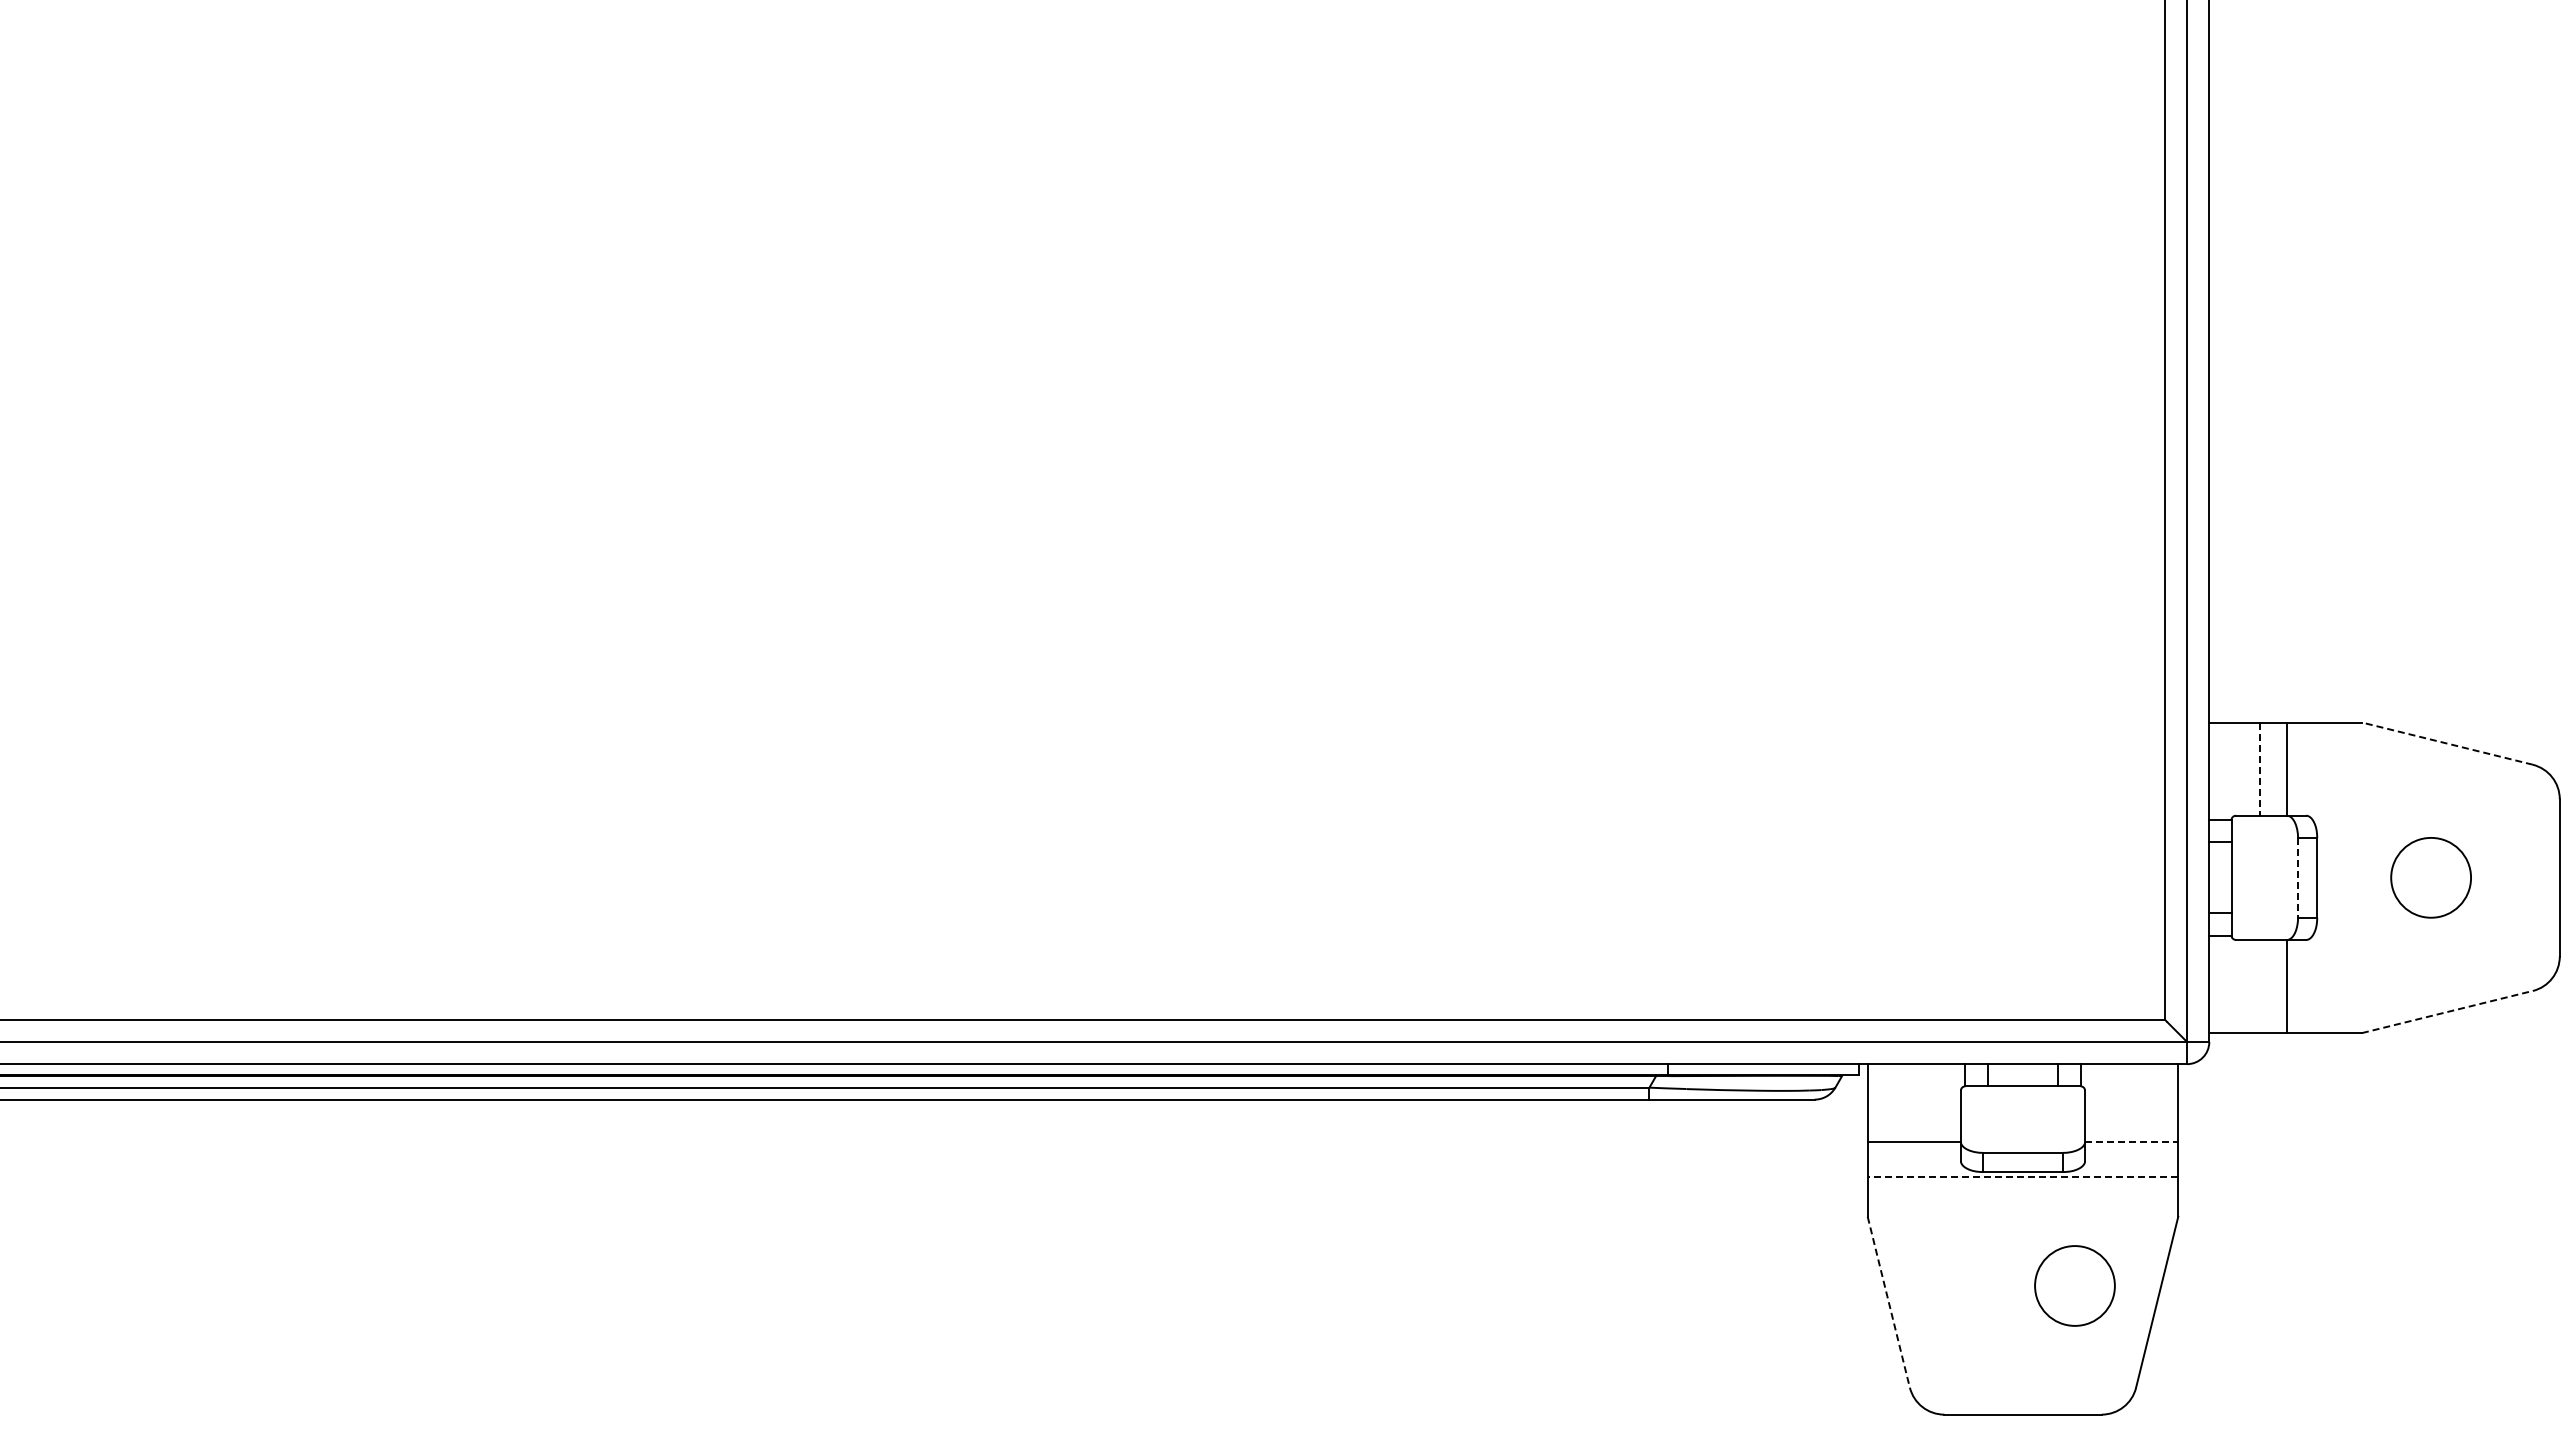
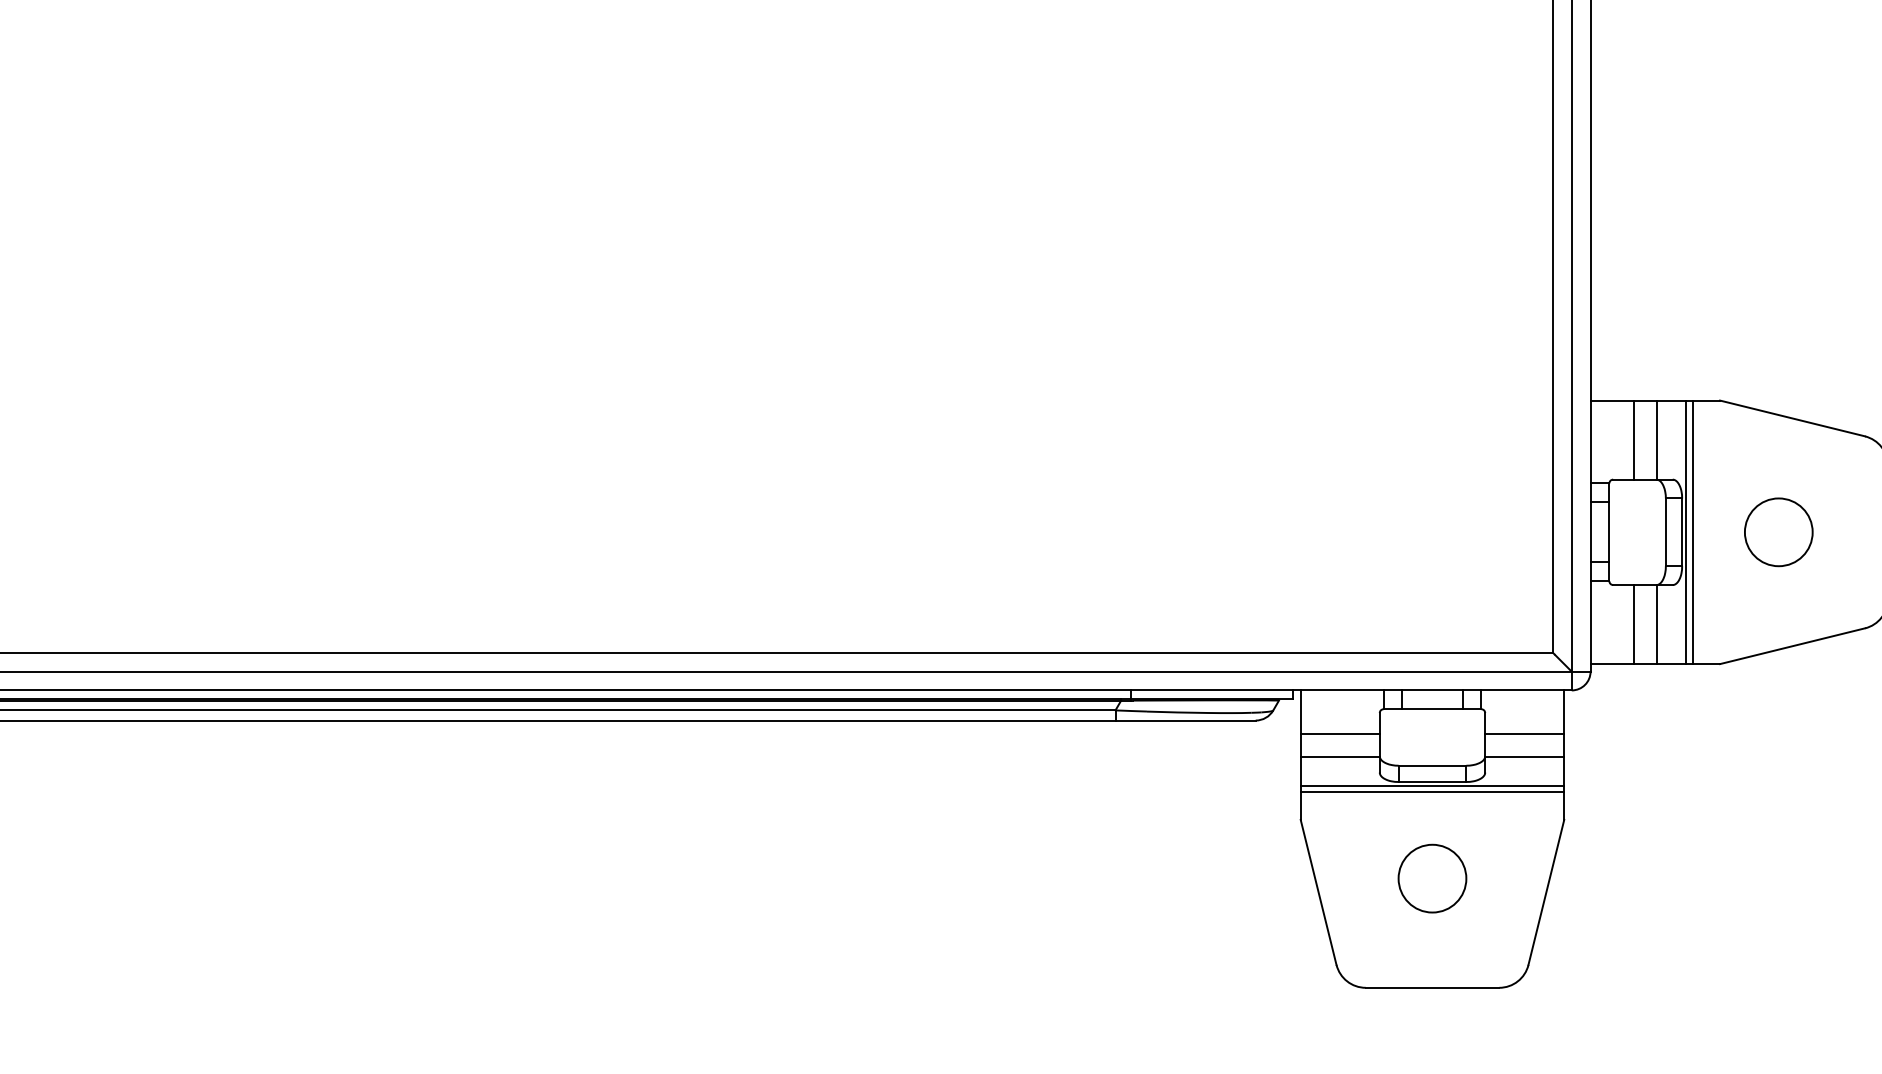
line: (2446, 743) -> (1791, 418), dashed -> solid
line: (2260, 769) -> (1634, 440), dashed -> solid
line: (2298, 877) -> (1666, 532), dashed -> solid
line: (2321, 877) -> (1685, 532), added
line: (2329, 877) -> (1692, 532), added
line: (2260, 986) -> (1634, 624), added
line: (2447, 1011) -> (1792, 645), dashed -> solid
line: (1913, 1115) -> (1339, 734), added
line: (2131, 1115) -> (1524, 734), added
line: (2131, 1142) -> (1524, 756), dashed -> solid
line: (2022, 1176) -> (1432, 785), dashed -> solid
line: (2022, 1184) -> (1432, 792), added
circle: (2074, 1285) -> (1432, 878), moved
line: (1888, 1302) -> (1318, 892), dashed -> solid

